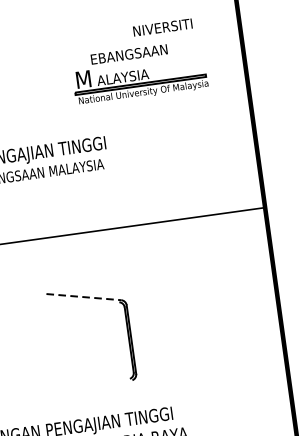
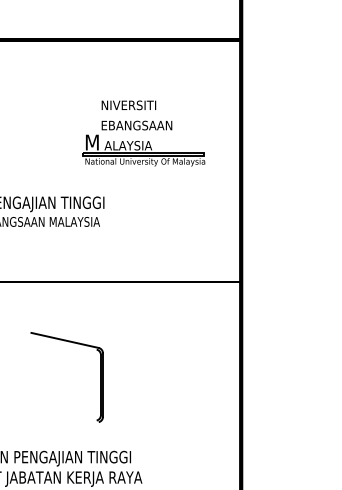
text: (162, 27) -> (128, 105), moved
line: (84, 297) -> (65, 340), dashed -> solid

